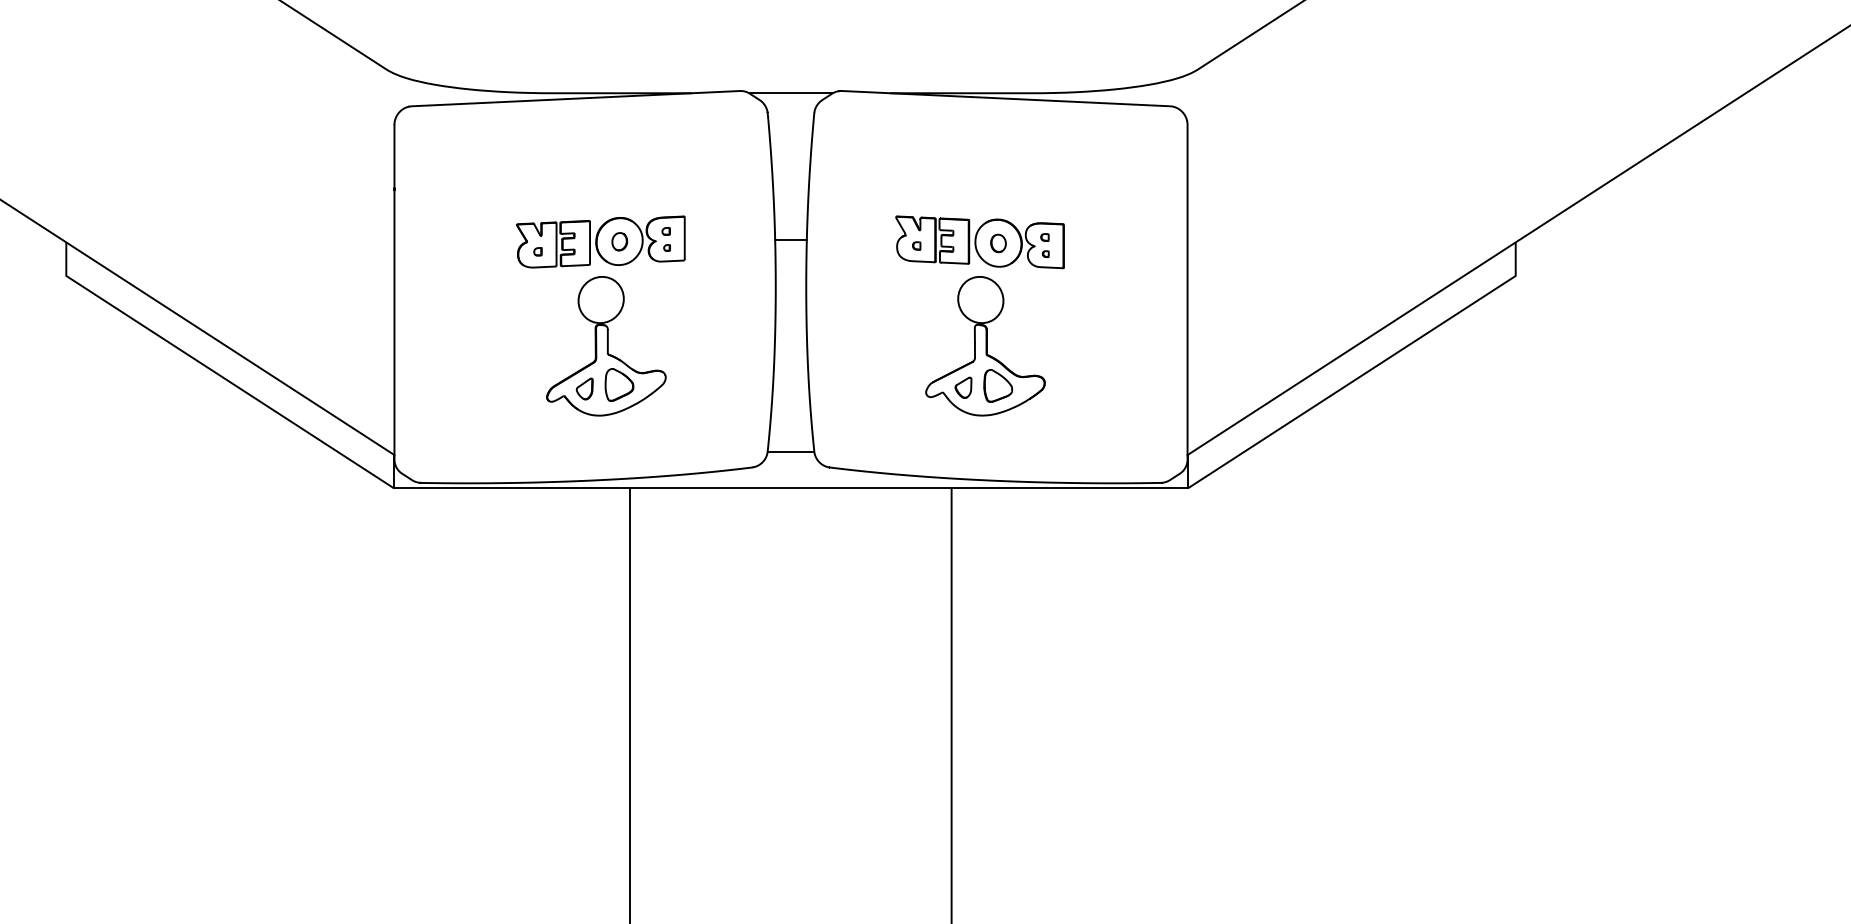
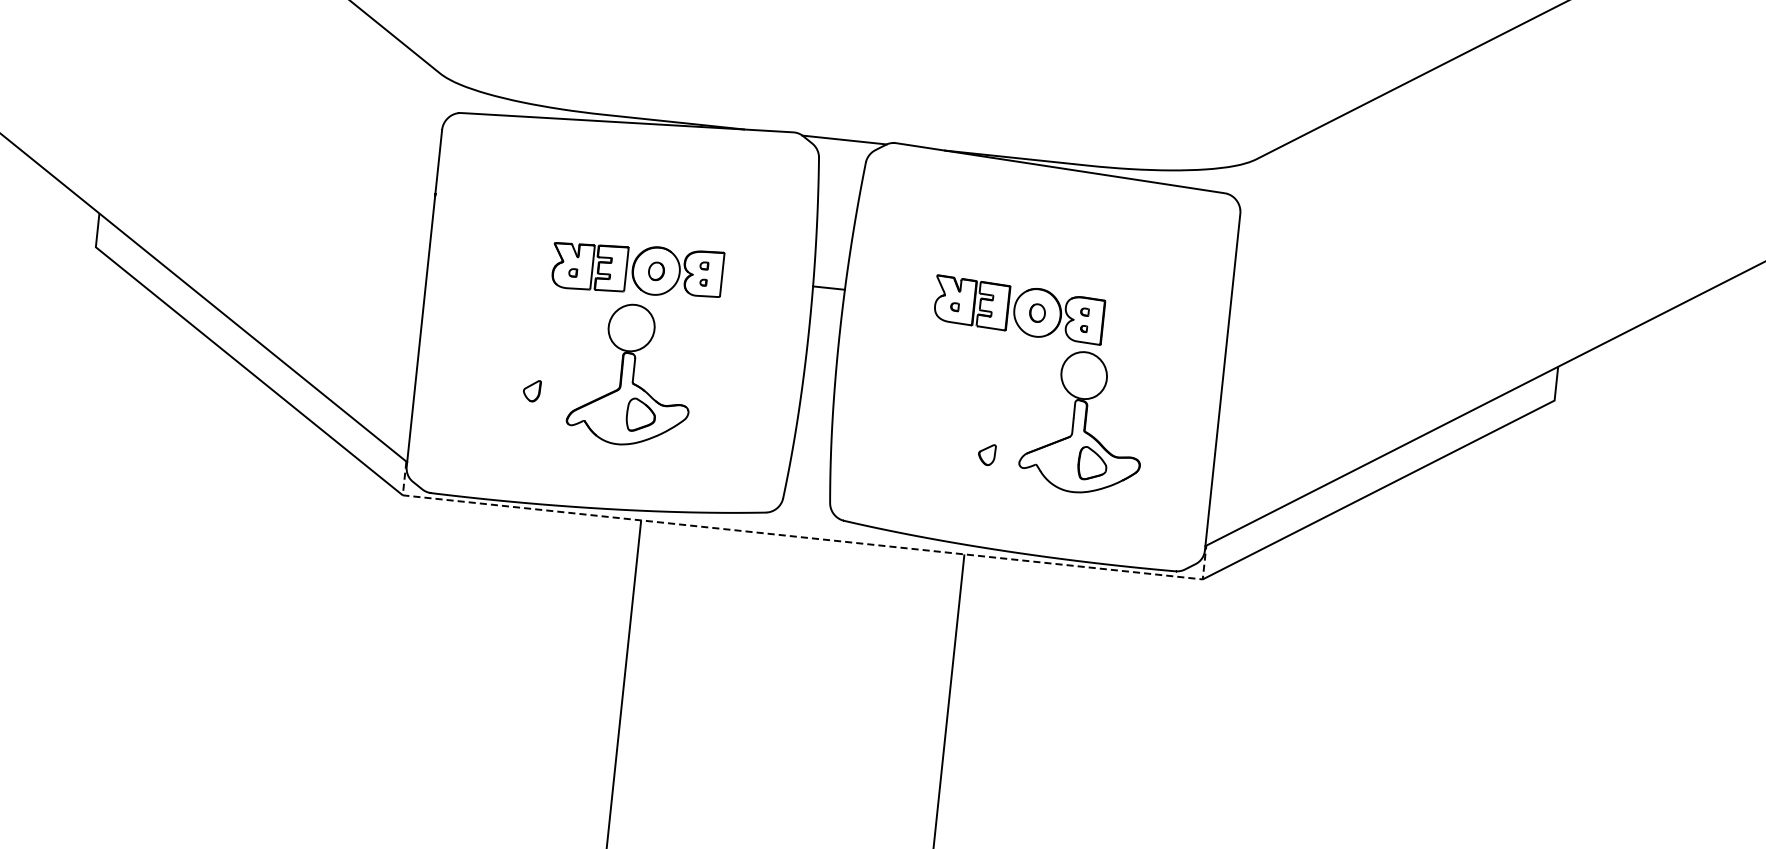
part: (985, 346) -> (1083, 422), moved
part: (584, 388) -> (531, 390), moved
line: (790, 452) -> (806, 501), removed
line: (791, 488) -> (803, 537), solid -> dashed

